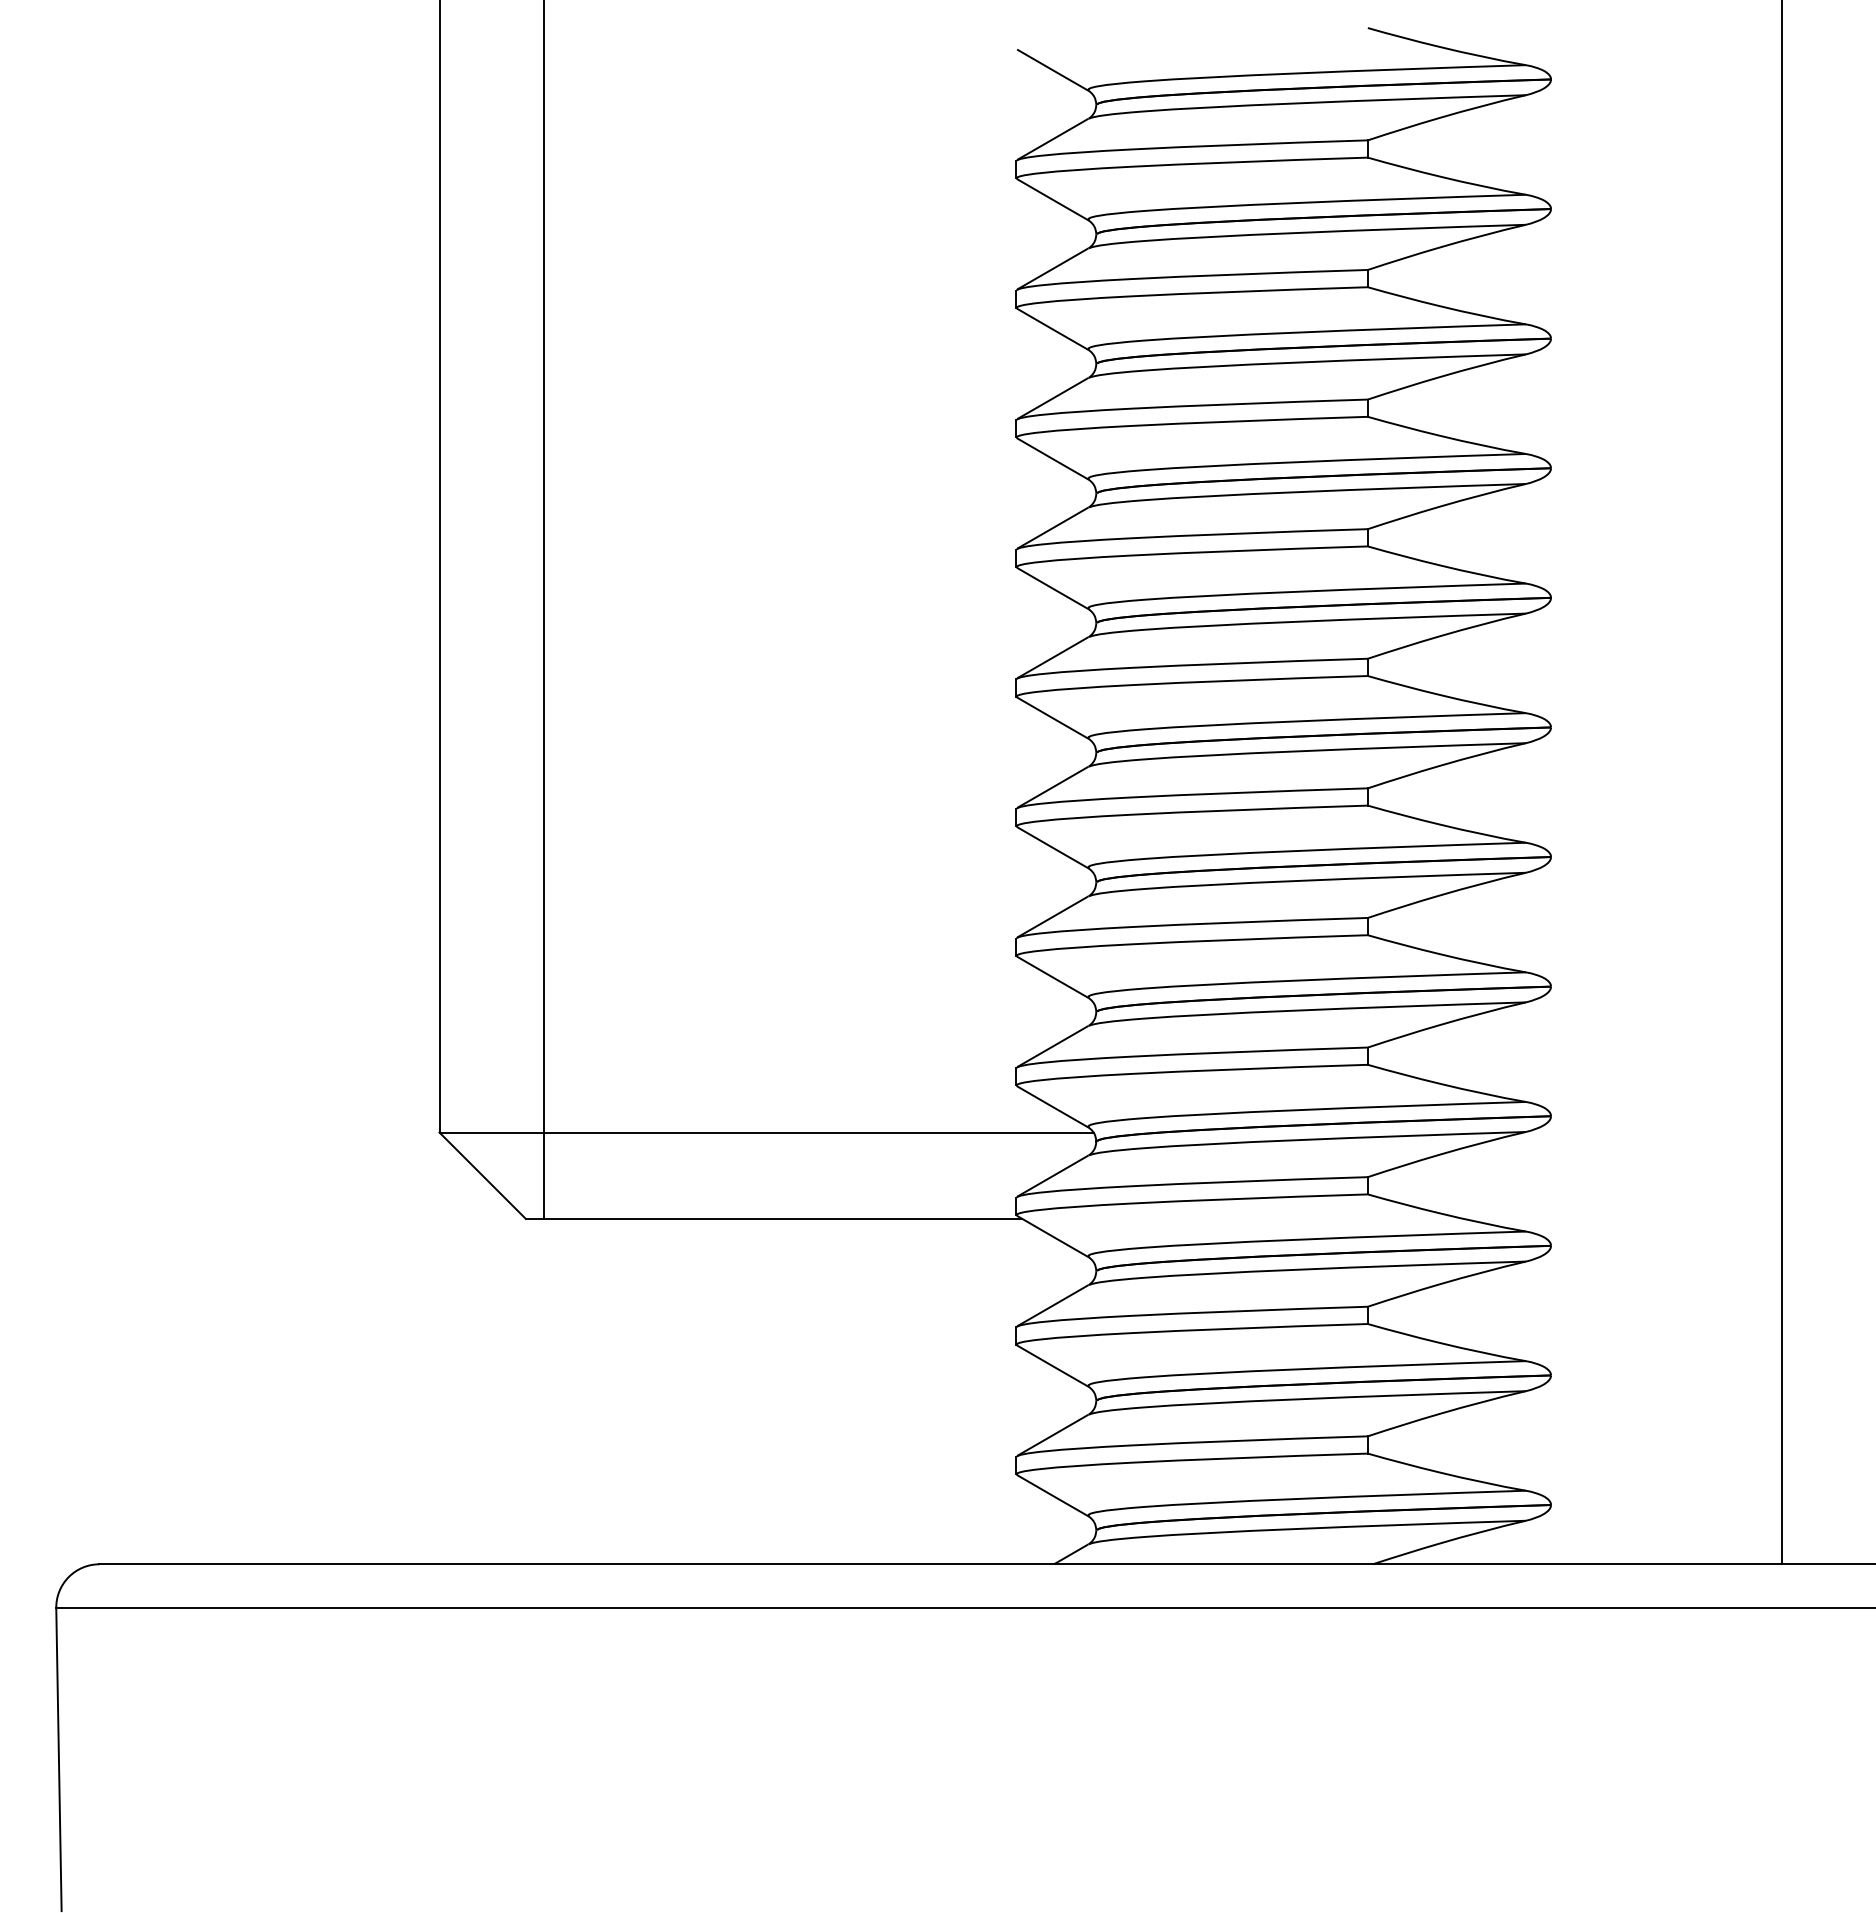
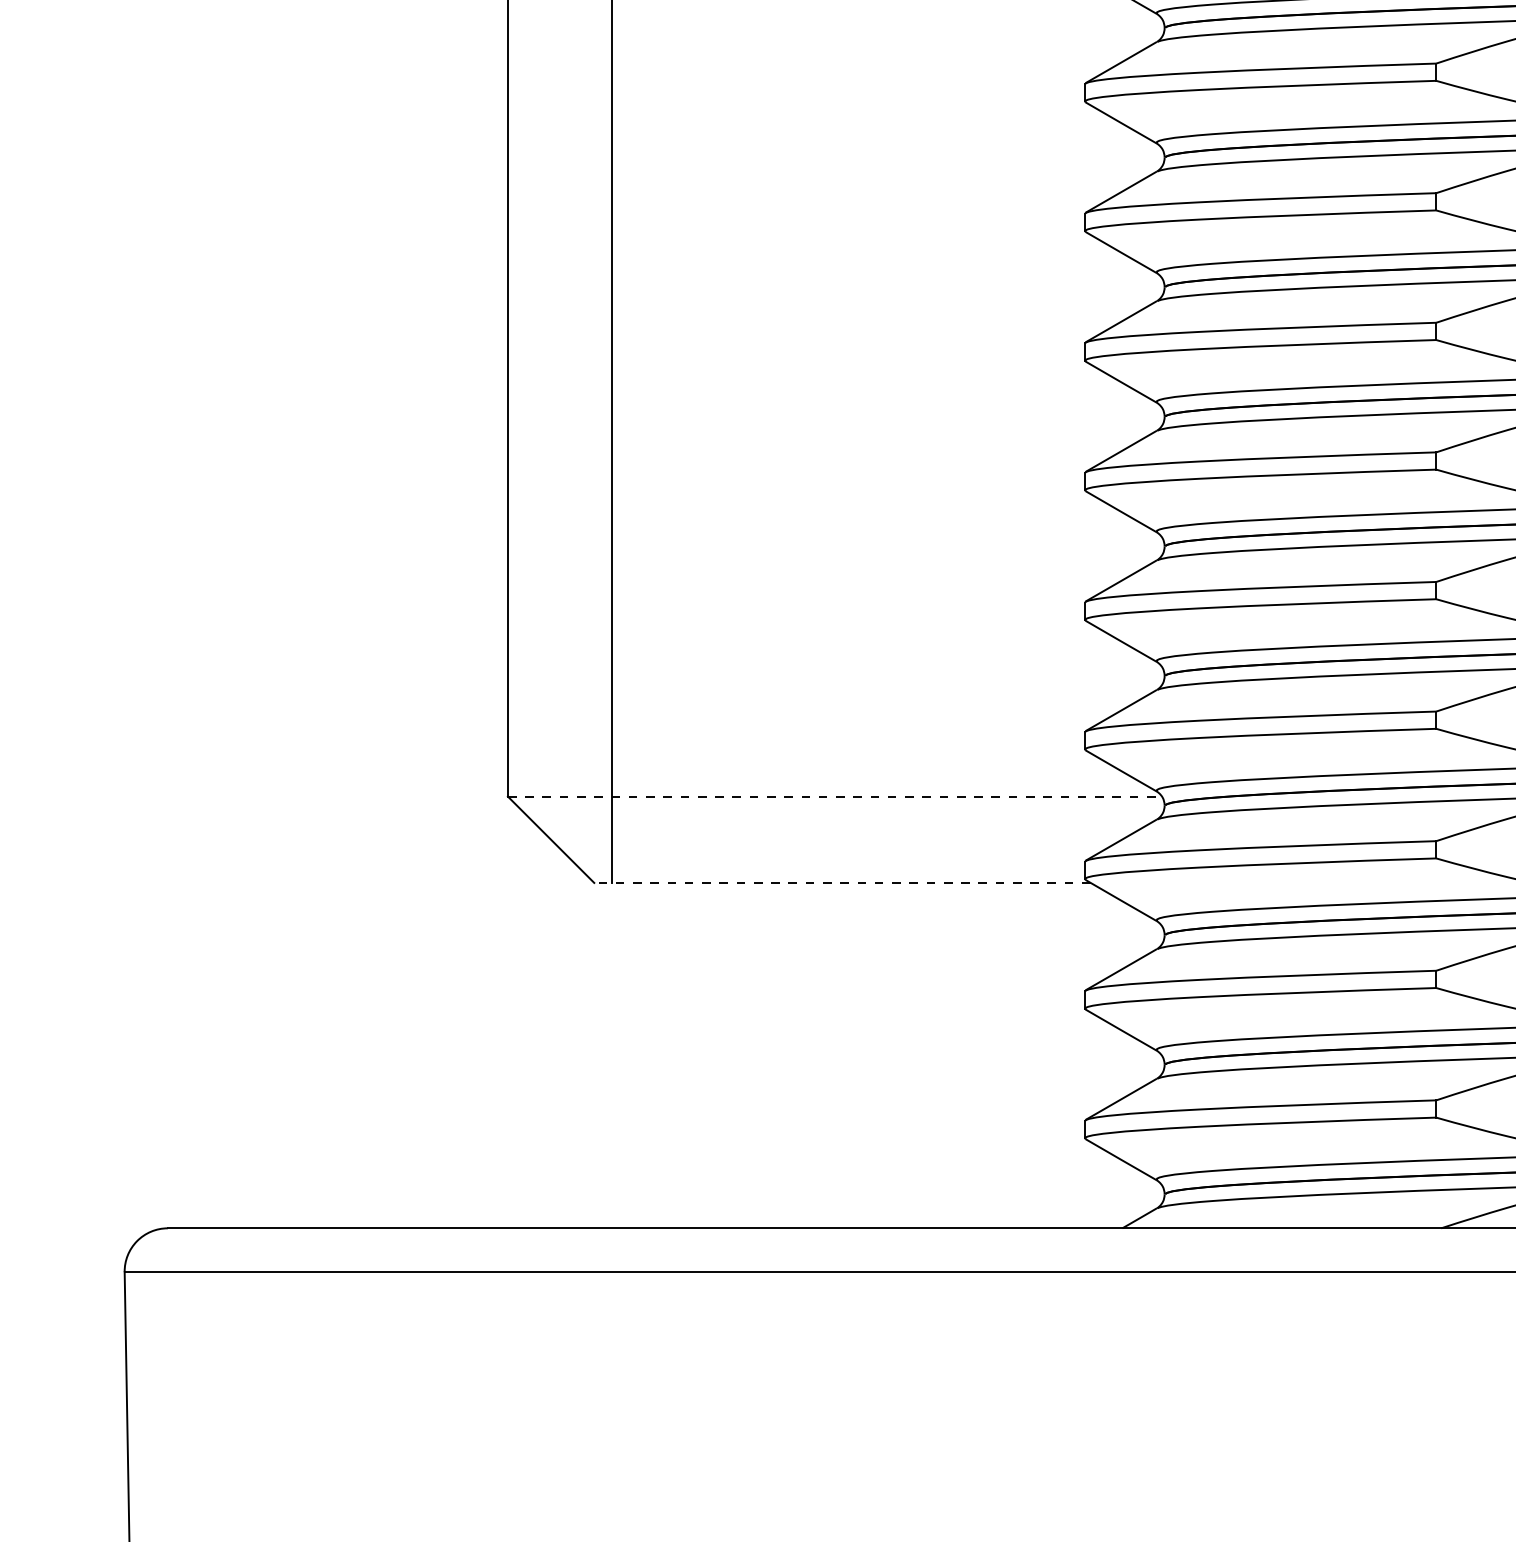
line: (767, 1132) -> (835, 796), solid -> dashed
line: (773, 1218) -> (841, 882), solid -> dashed

